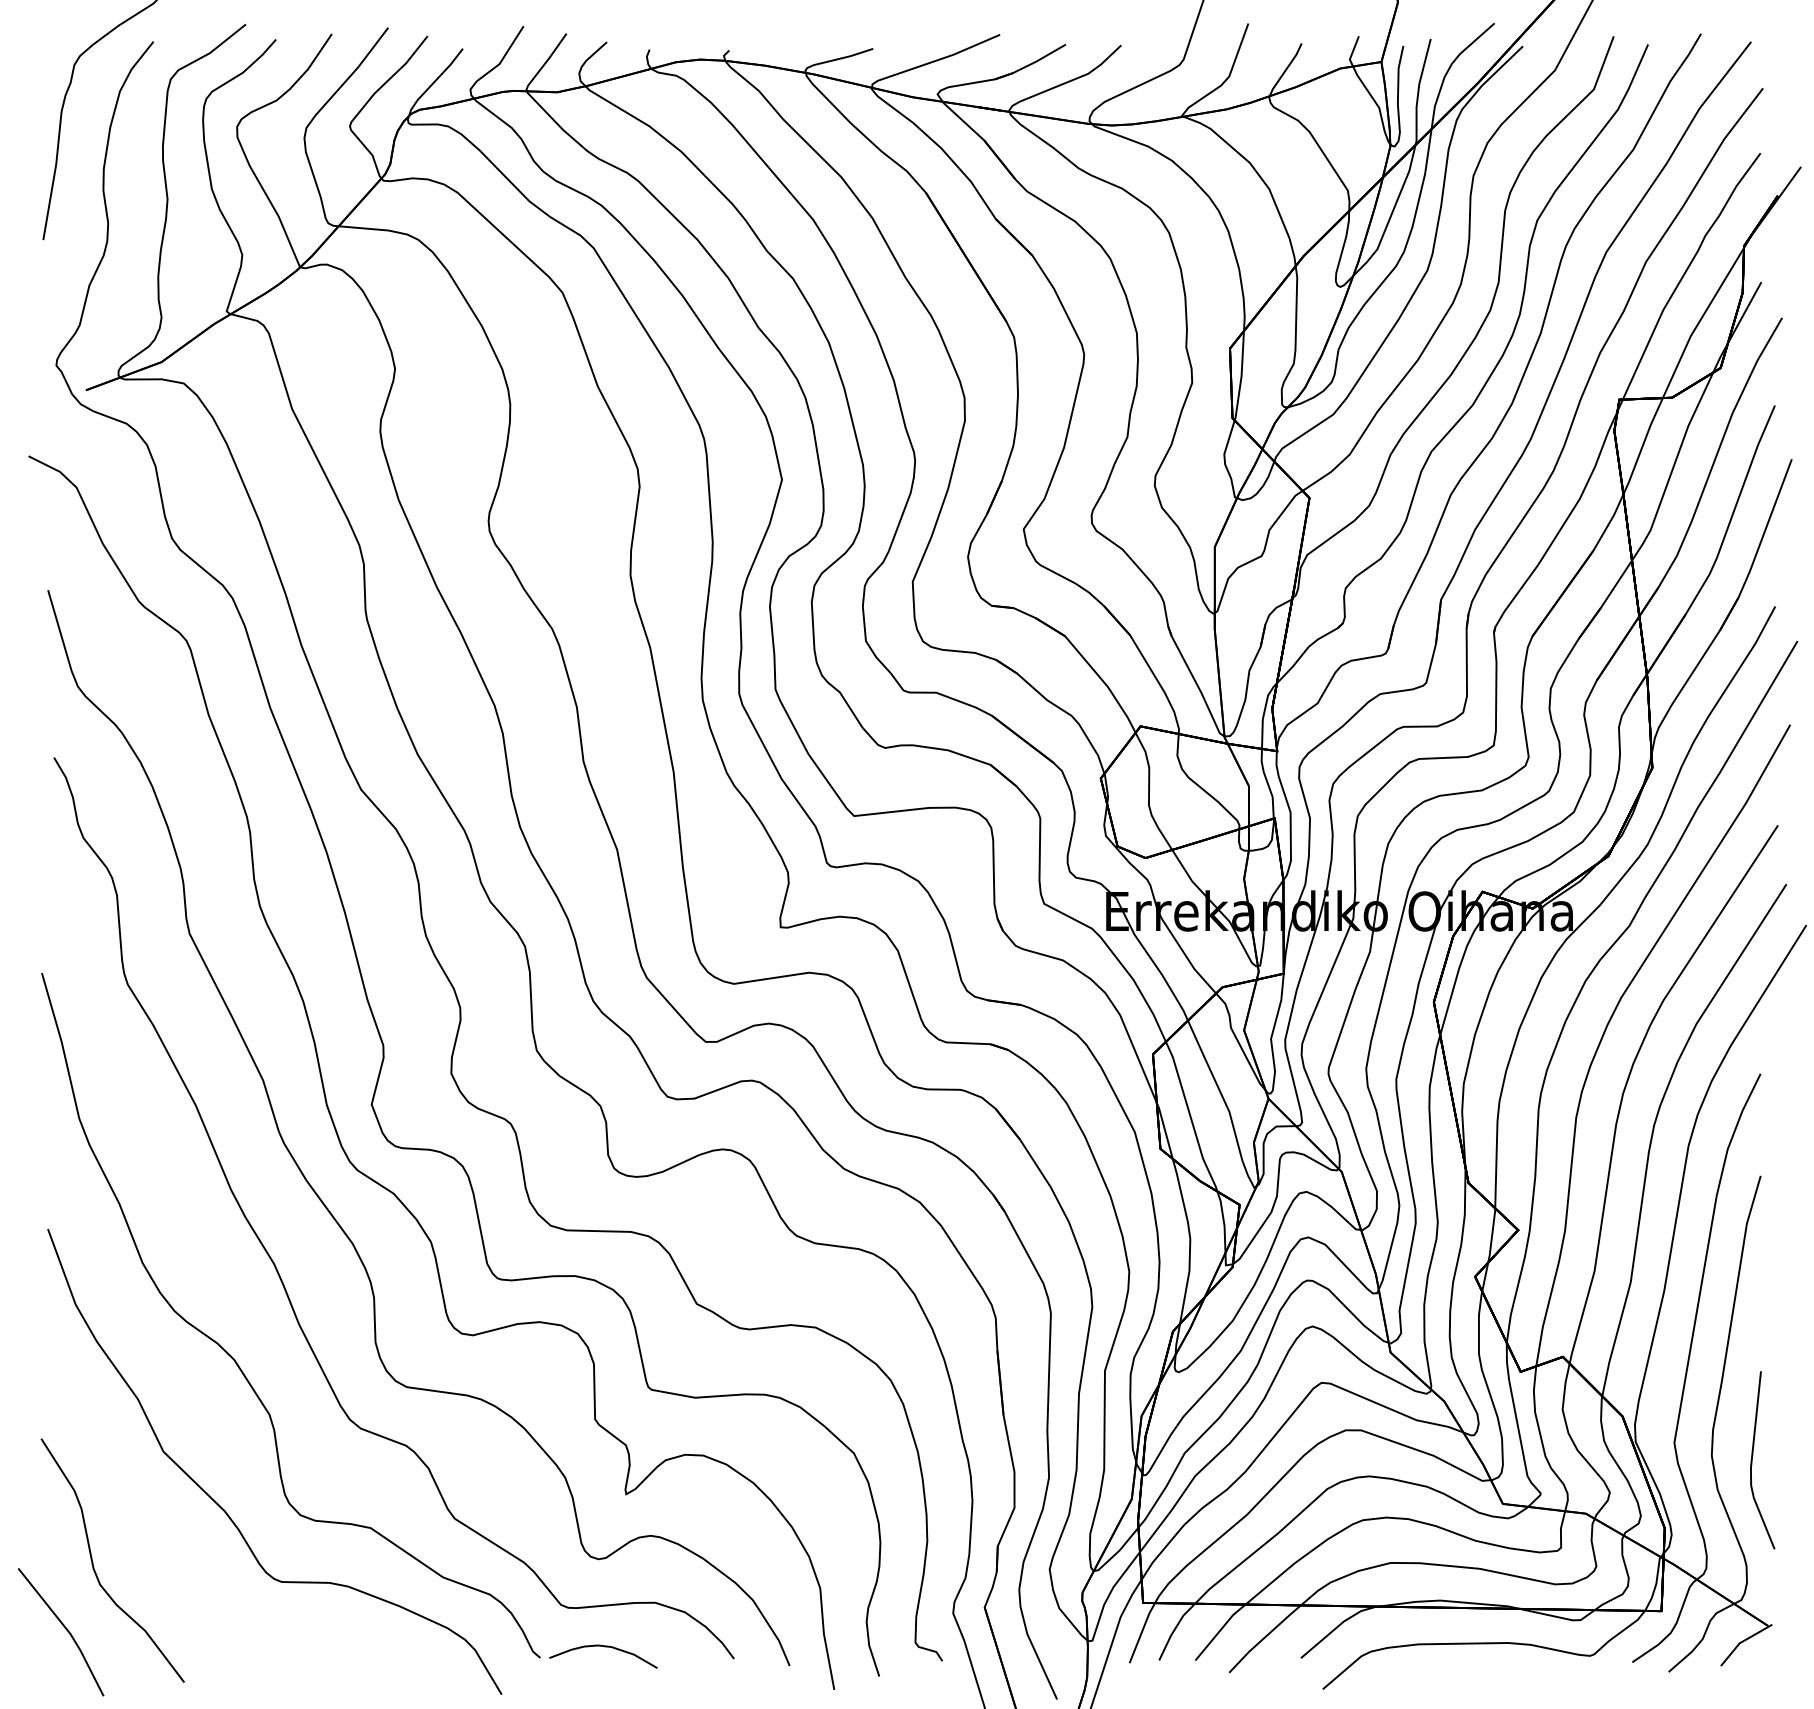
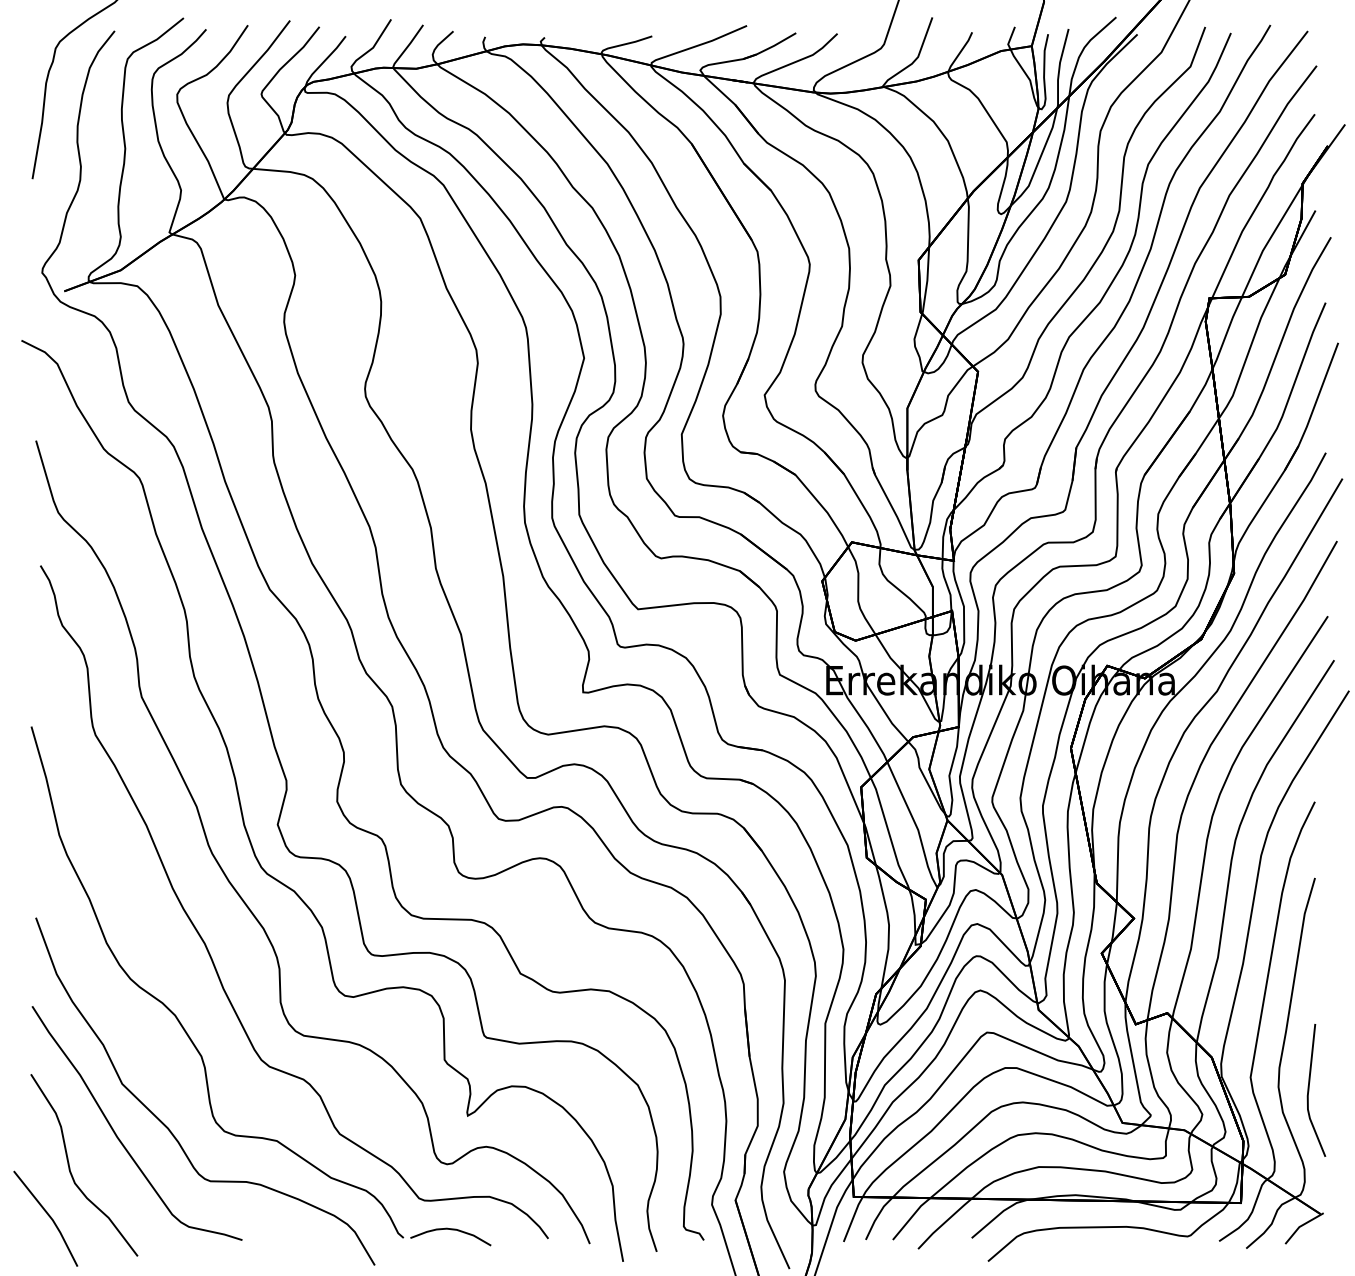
part: (157, 1521) -> (117, 1136), added

